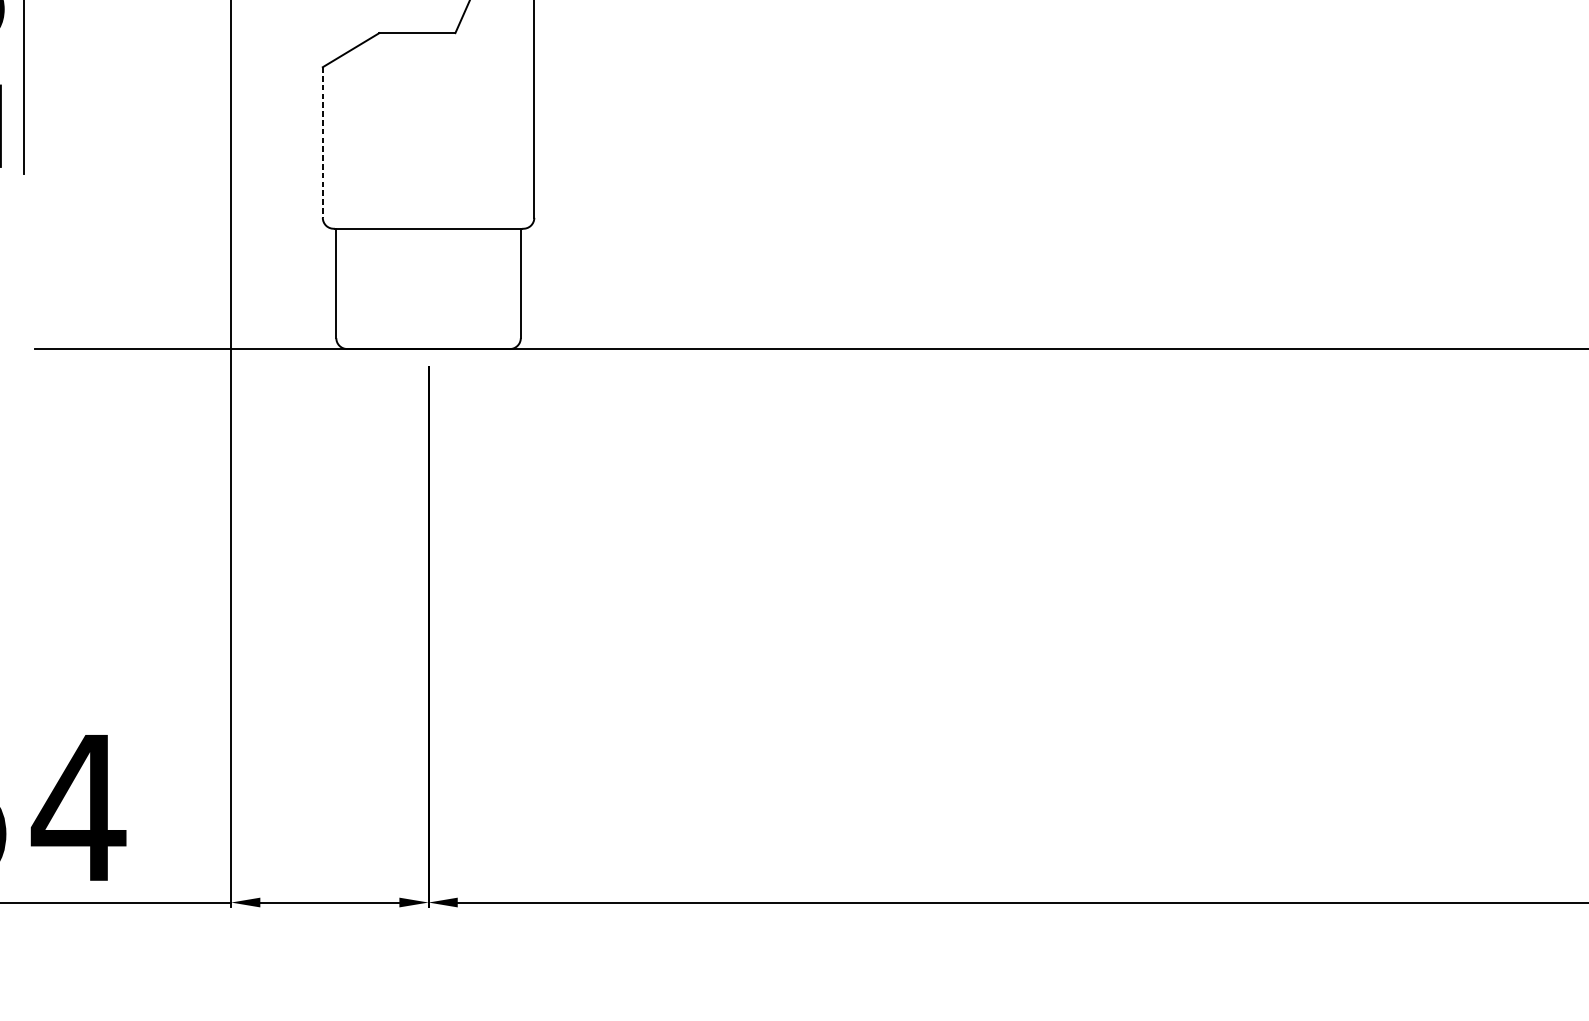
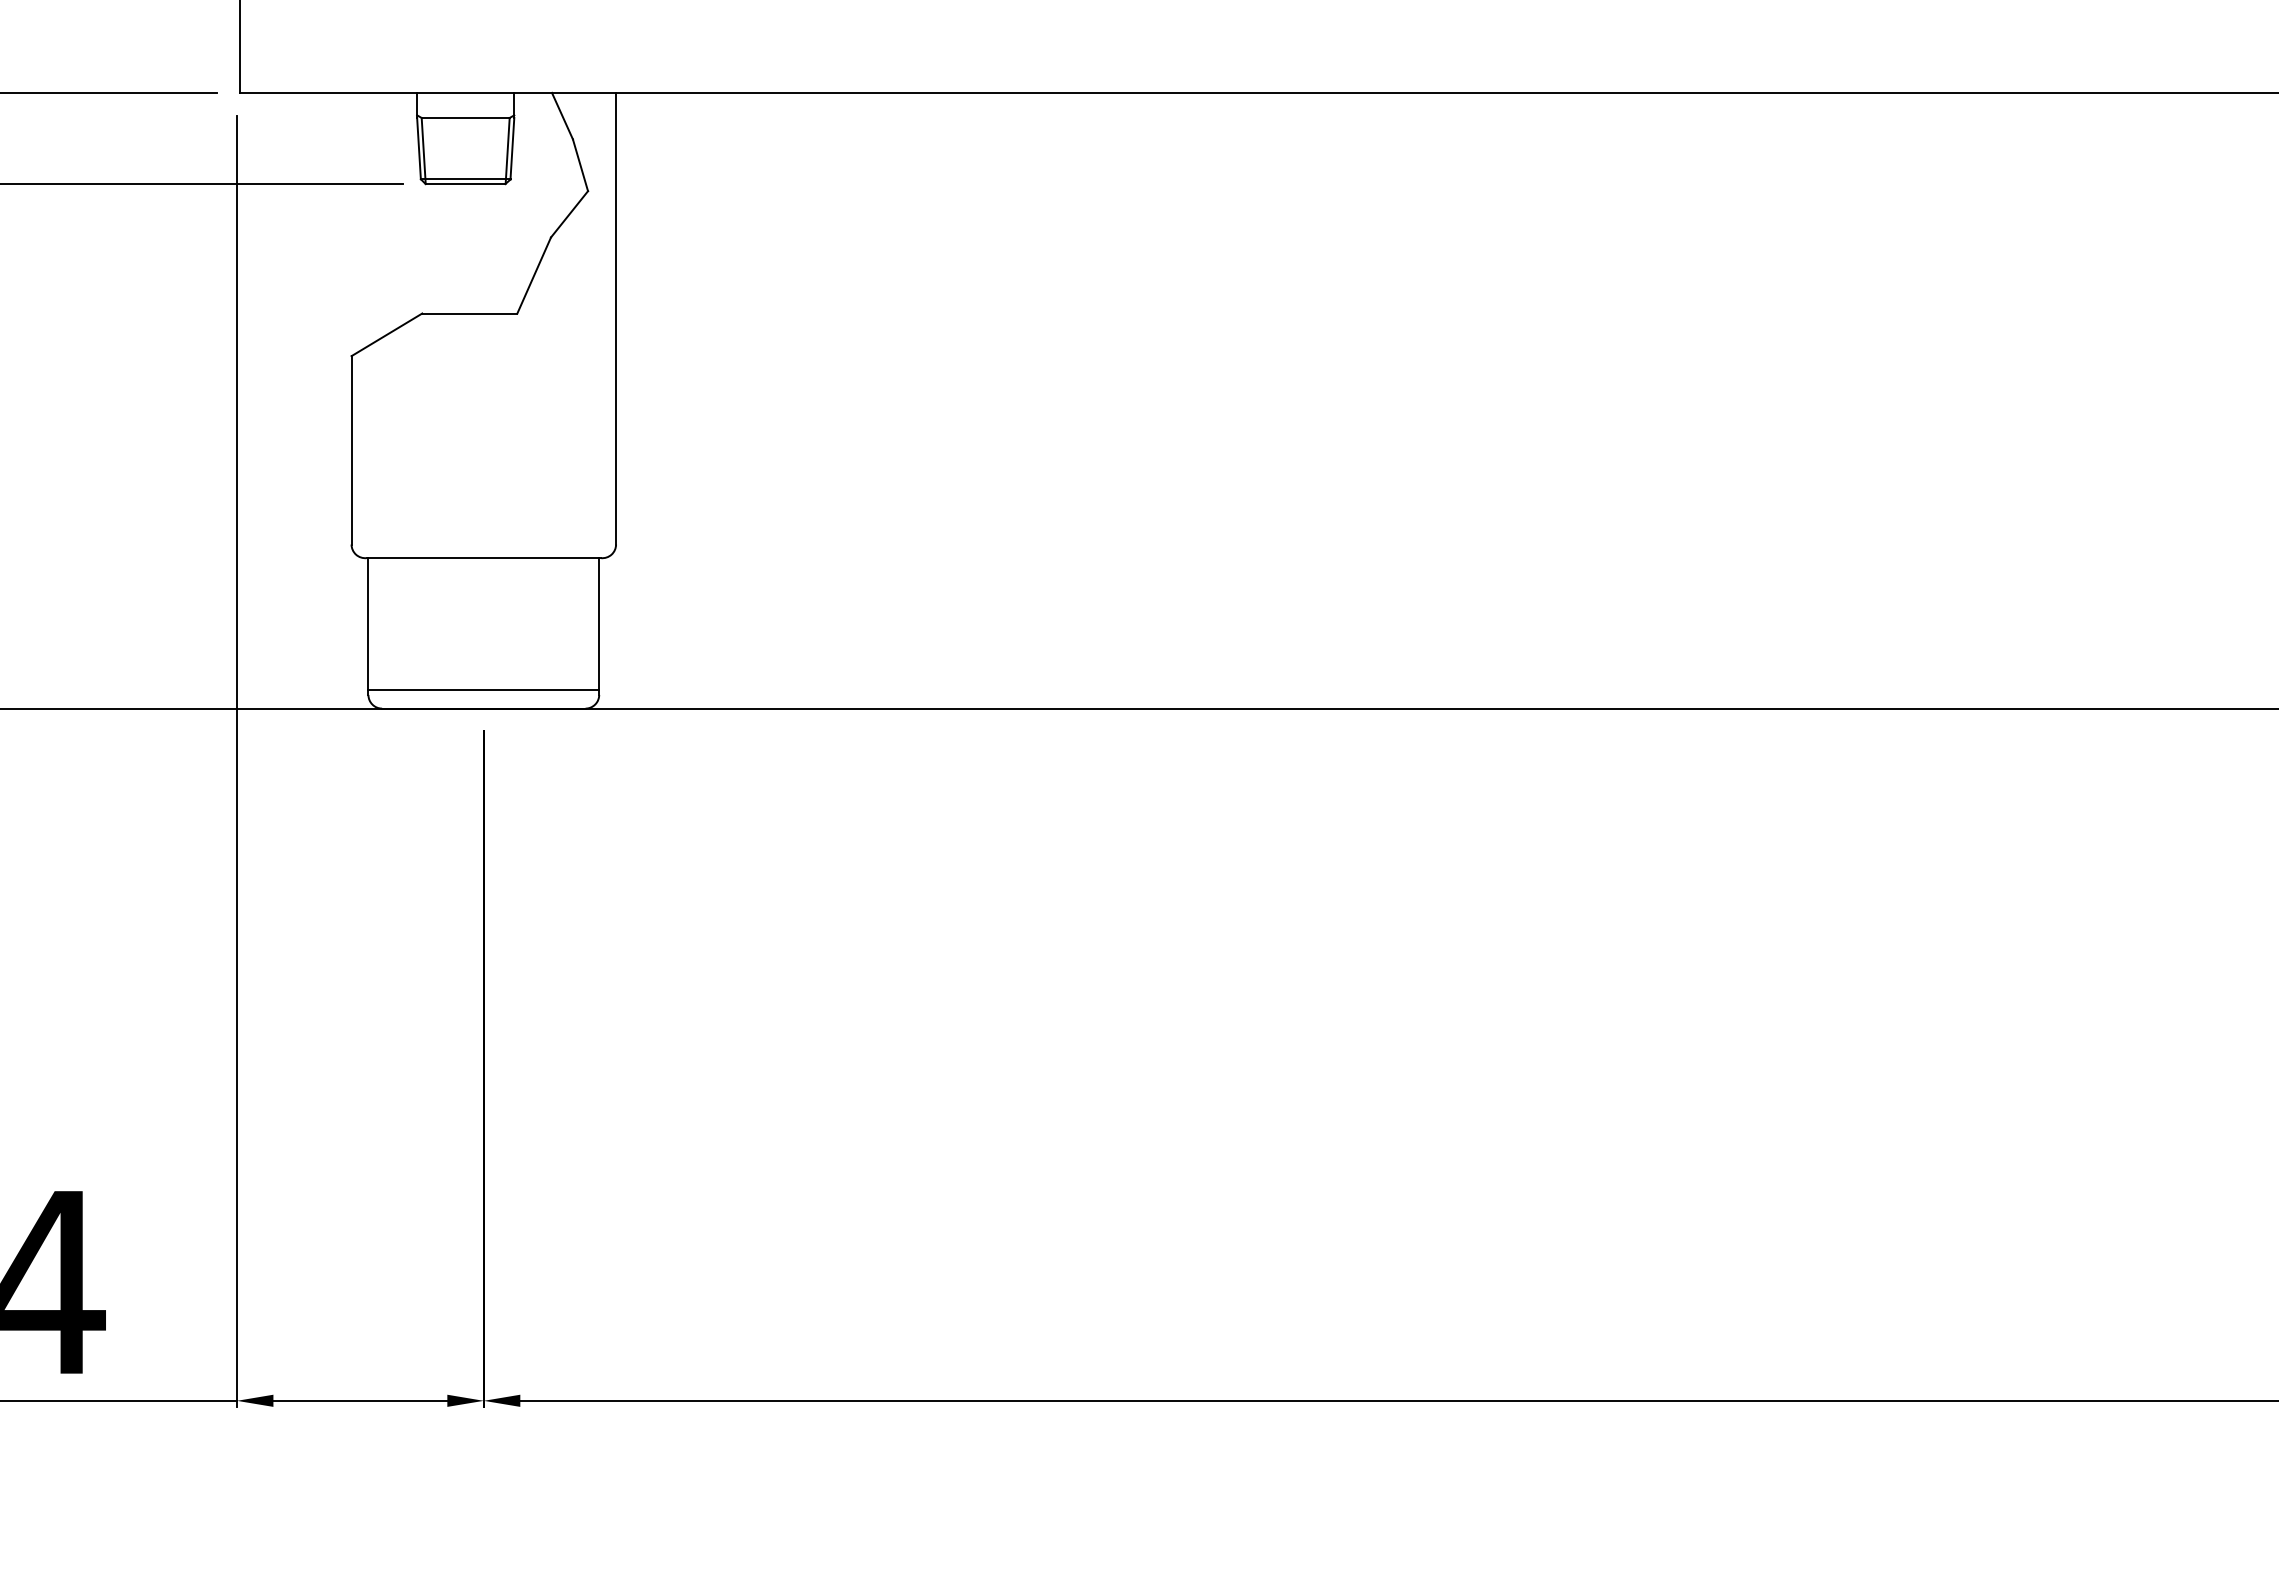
line: (322, 142) -> (351, 450), dashed -> solid
line: (428, 334) -> (483, 690), added

